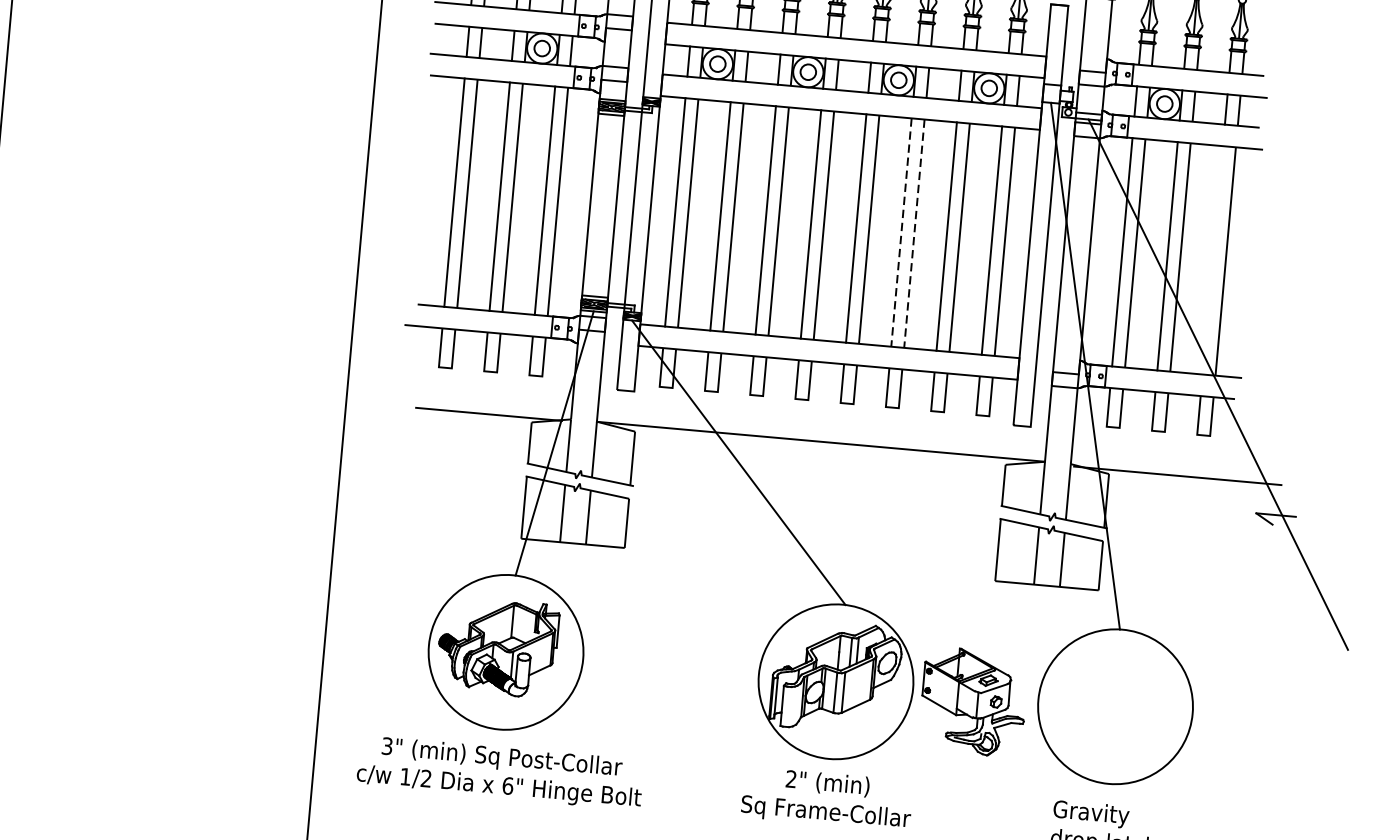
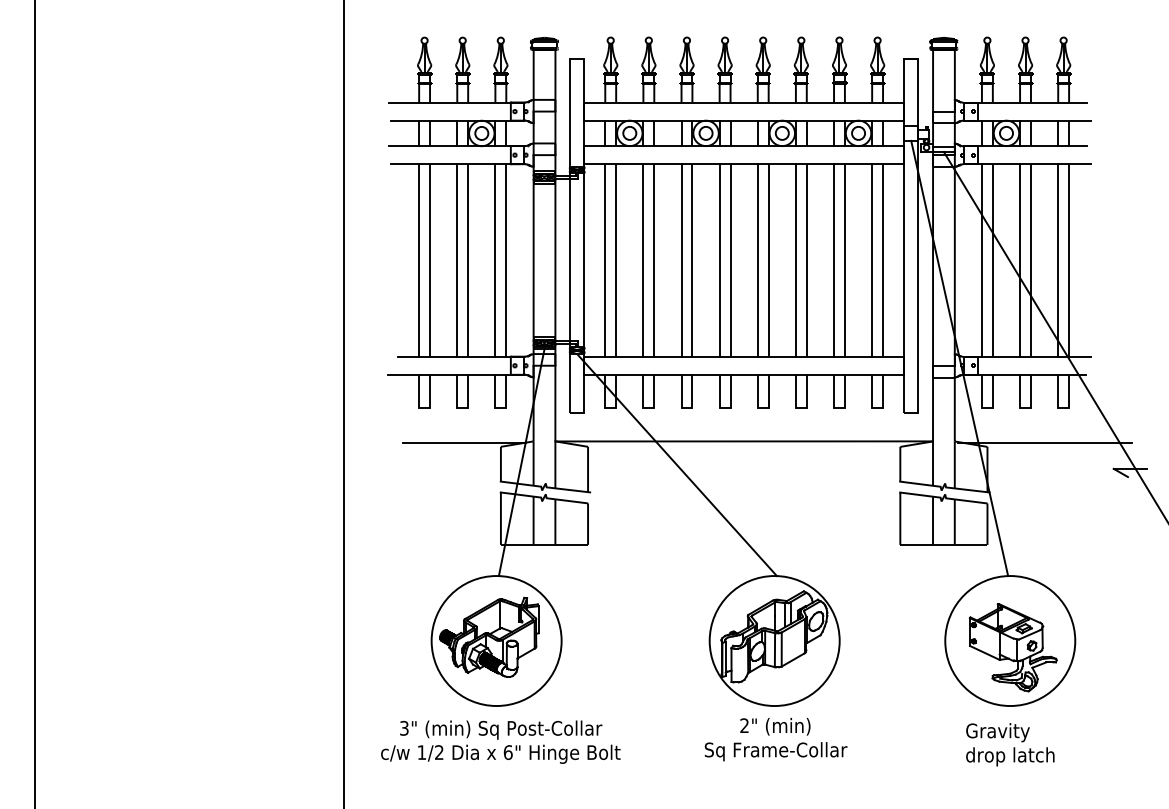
line: (900, 232) -> (795, 260), dashed -> solid
line: (914, 233) -> (806, 260), dashed -> solid
line: (1213, 260) -> (1058, 260), added
part: (972, 701) -> (1012, 647), moved

